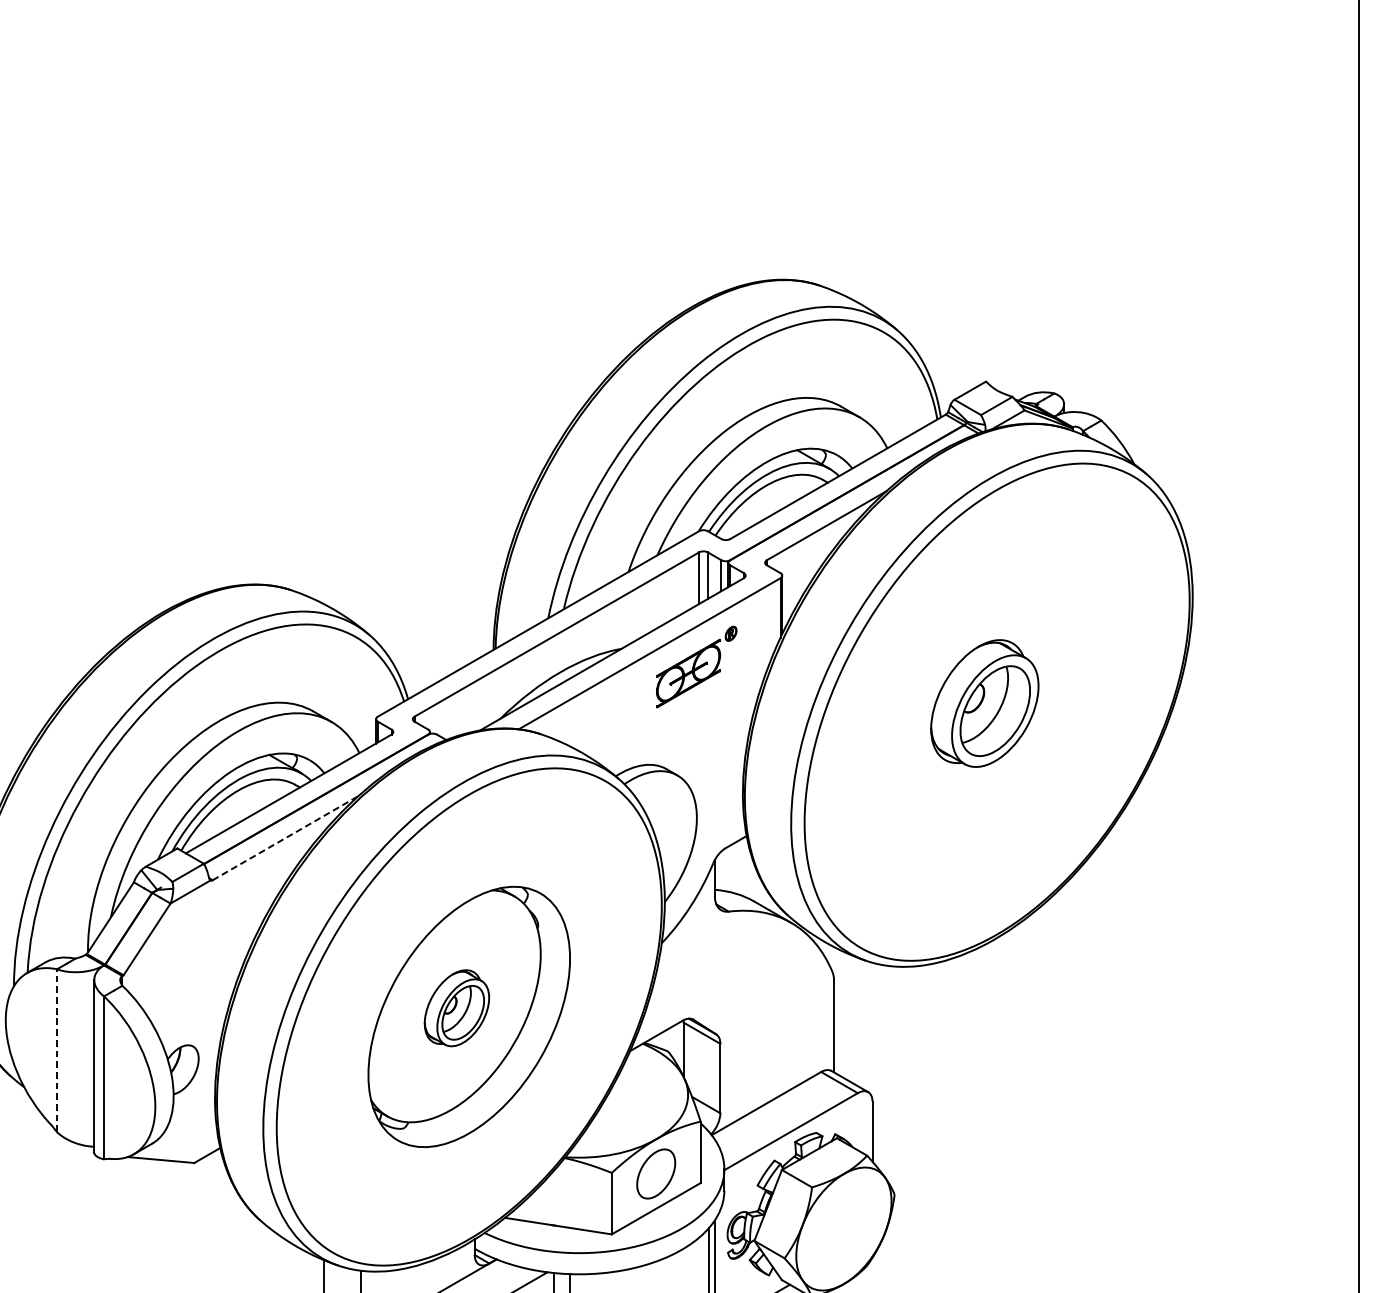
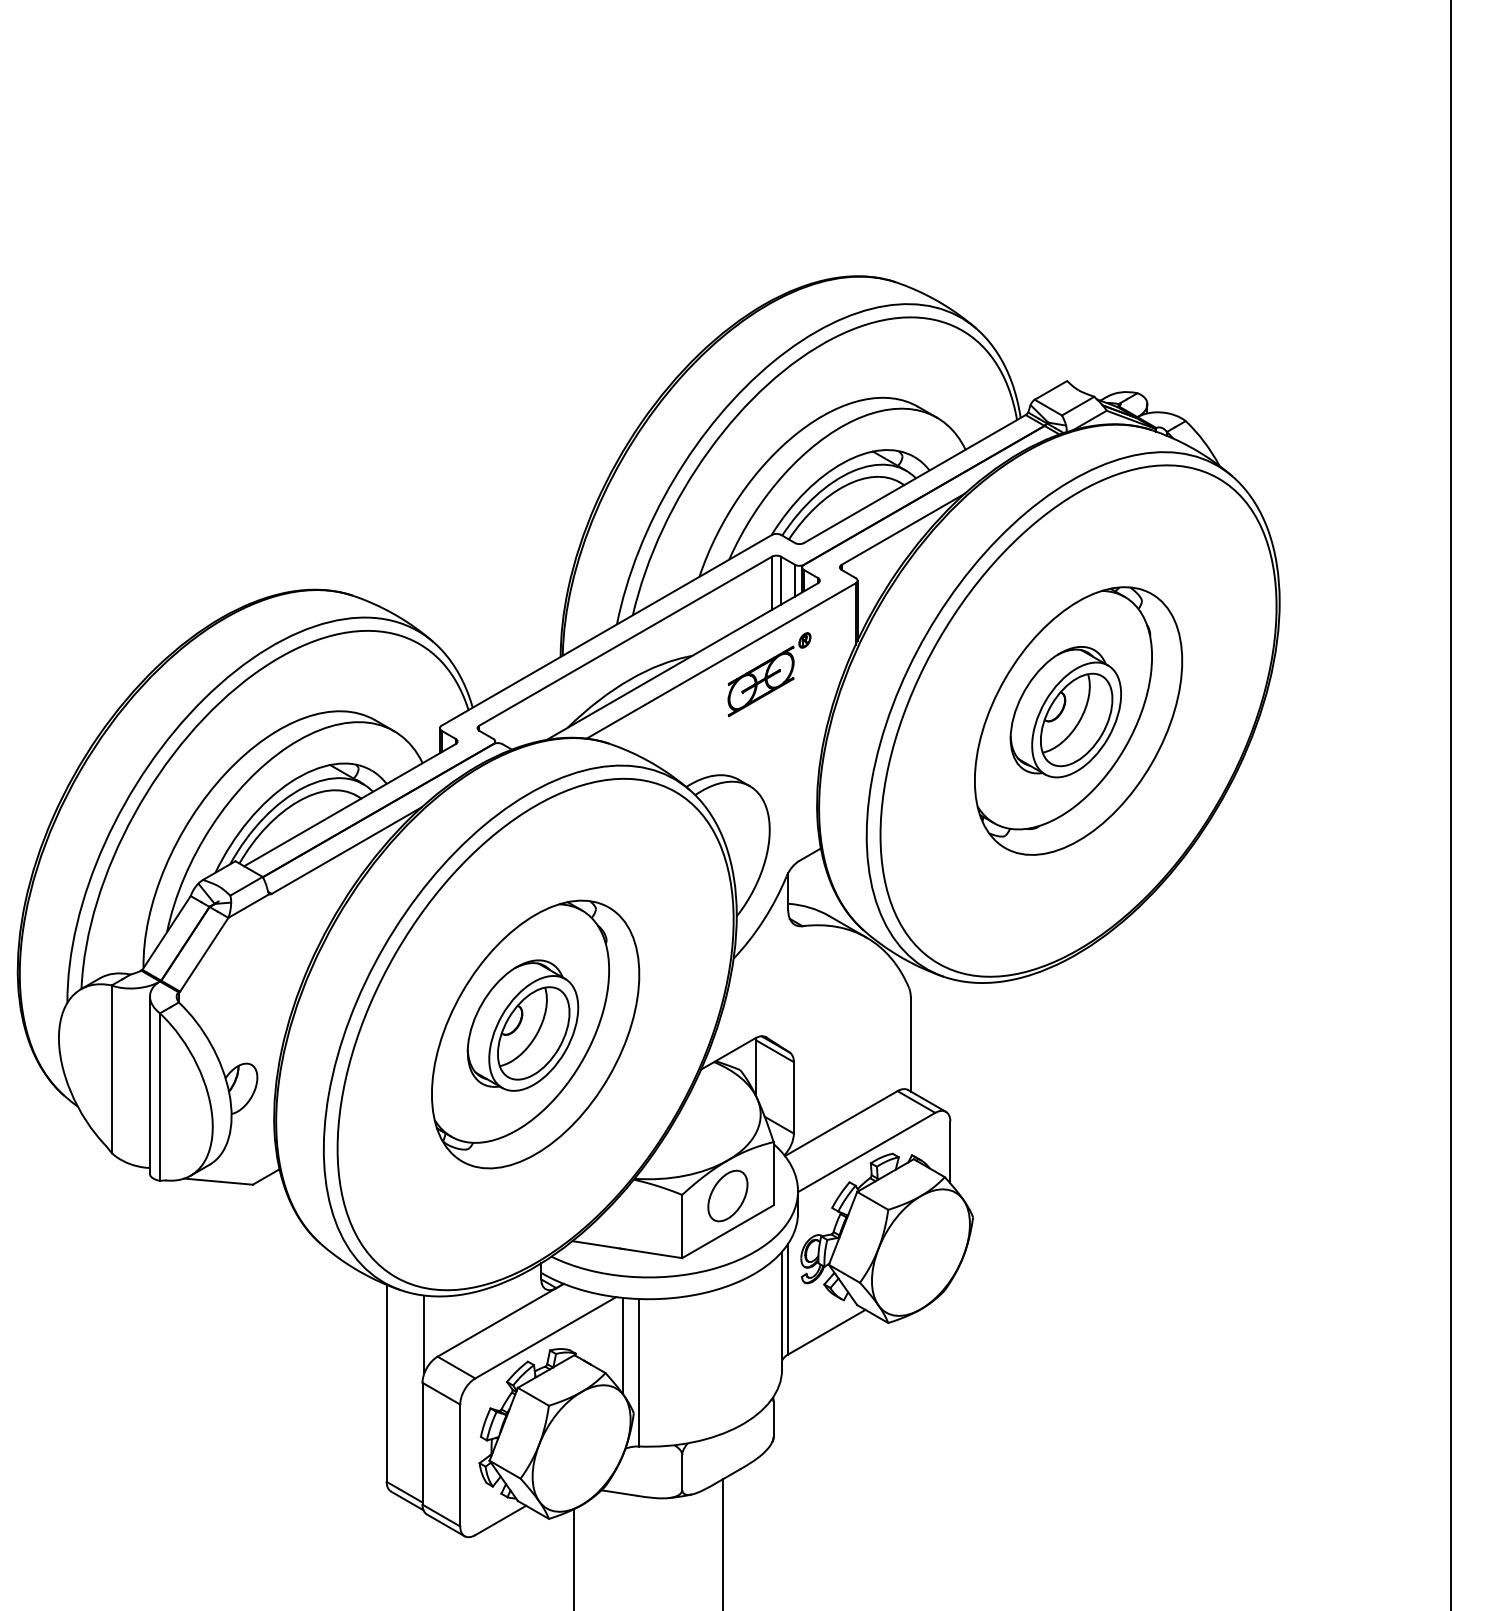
part: (997, 711) -> (1078, 720), added
line: (285, 838) -> (346, 850), dashed -> solid
part: (456, 1008) -> (522, 1025), size x1.67
line: (56, 1050) -> (111, 1069), dashed -> solid

